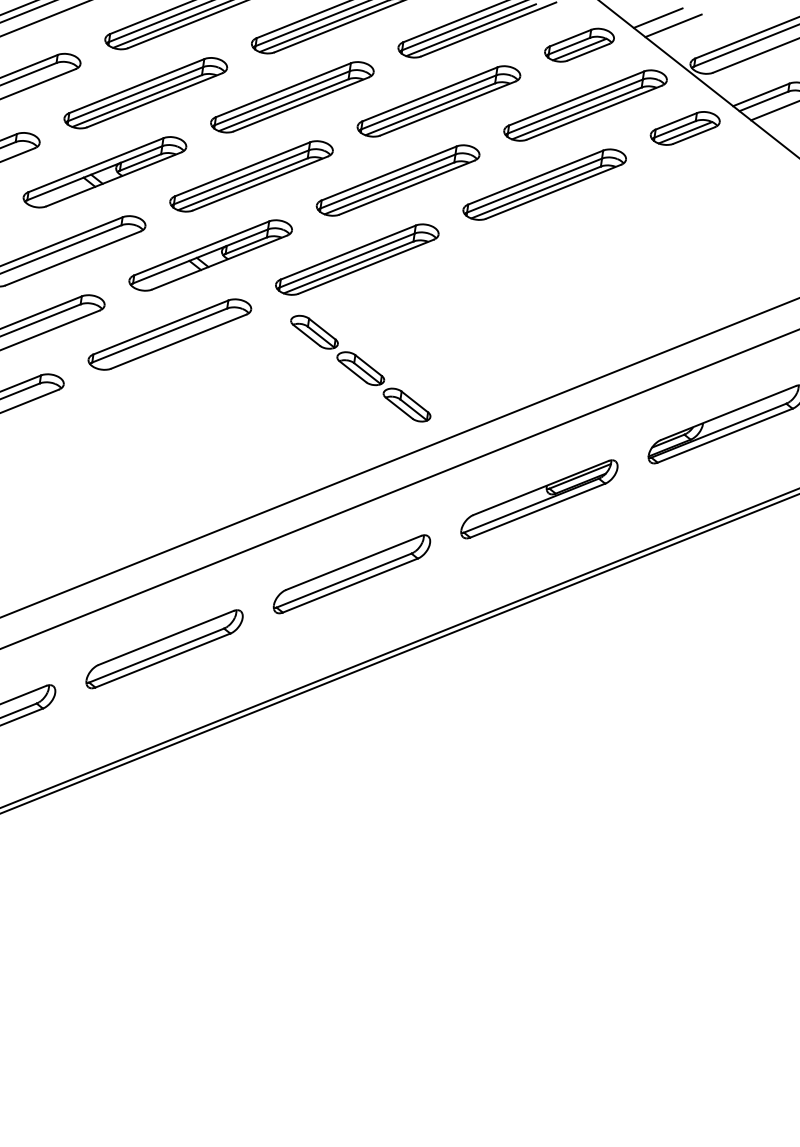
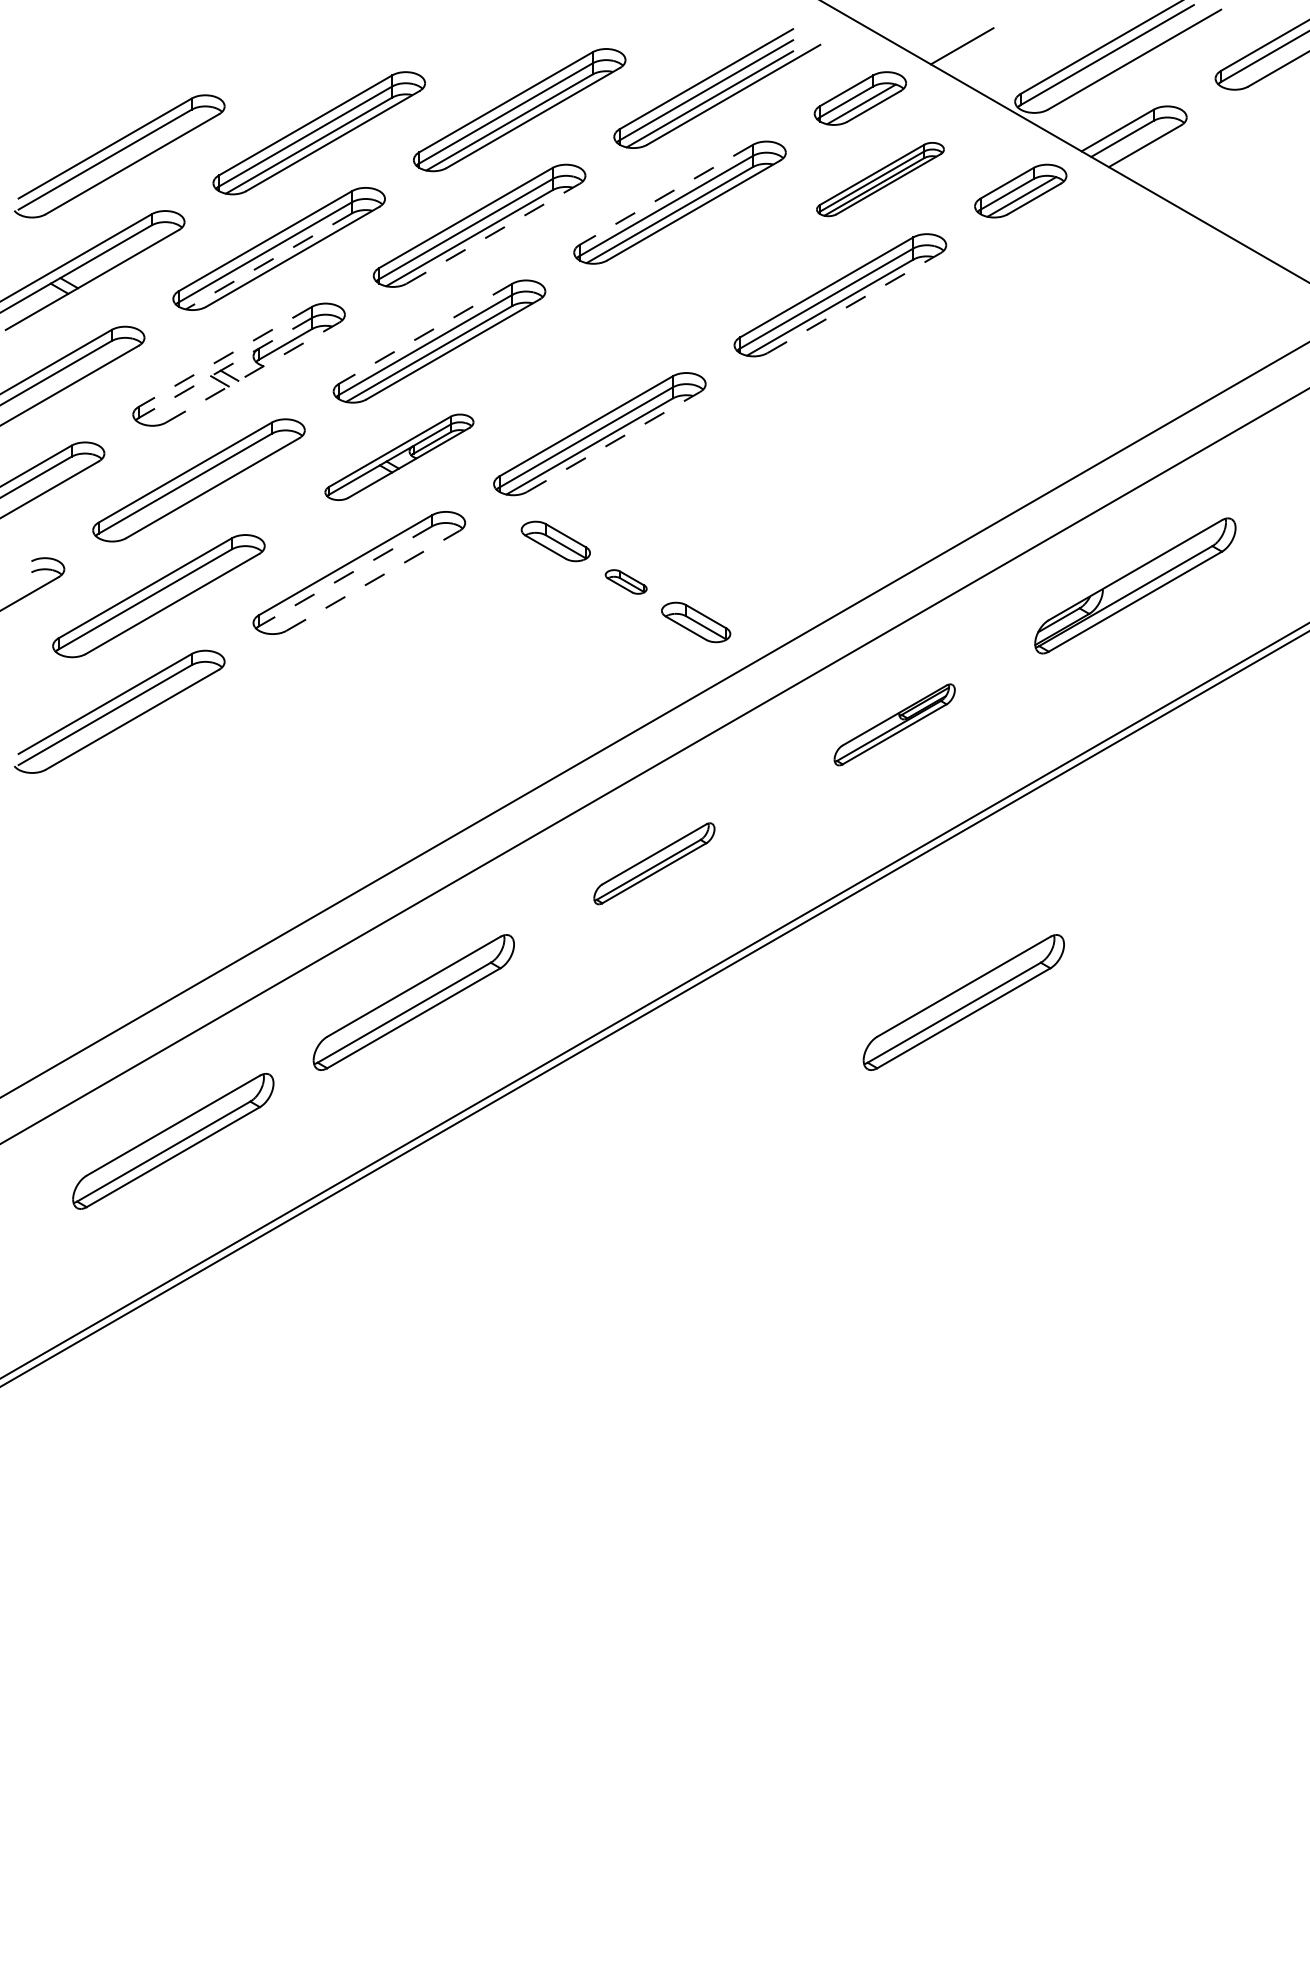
line: (673, 25) -> (984, 53), removed
line: (430, 94) -> (666, 194), solid -> dashed
line: (137, 101) -> (269, 261), solid -> dashed
line: (301, 104) -> (493, 233), solid -> dashed
part: (585, 105) -> (880, 179), size x0.6
line: (96, 164) -> (225, 356), solid -> dashed
line: (242, 169) -> (425, 333), solid -> dashed
line: (94, 172) -> (225, 367), solid -> dashed
line: (113, 179) -> (252, 372), solid -> dashed
part: (397, 180) -> (639, 318), removed
line: (554, 192) -> (854, 303), solid -> dashed
part: (210, 255) -> (399, 457), size x0.7
line: (366, 267) -> (613, 442), solid -> dashed
line: (159, 335) -> (345, 576), solid -> dashed
line: (178, 341) -> (372, 580), solid -> dashed
part: (361, 368) -> (626, 581), size x0.6
part: (539, 499) -> (894, 724), size x0.6
part: (352, 574) -> (654, 863), size x0.6
part: (559, 706) -> (963, 1002), added

